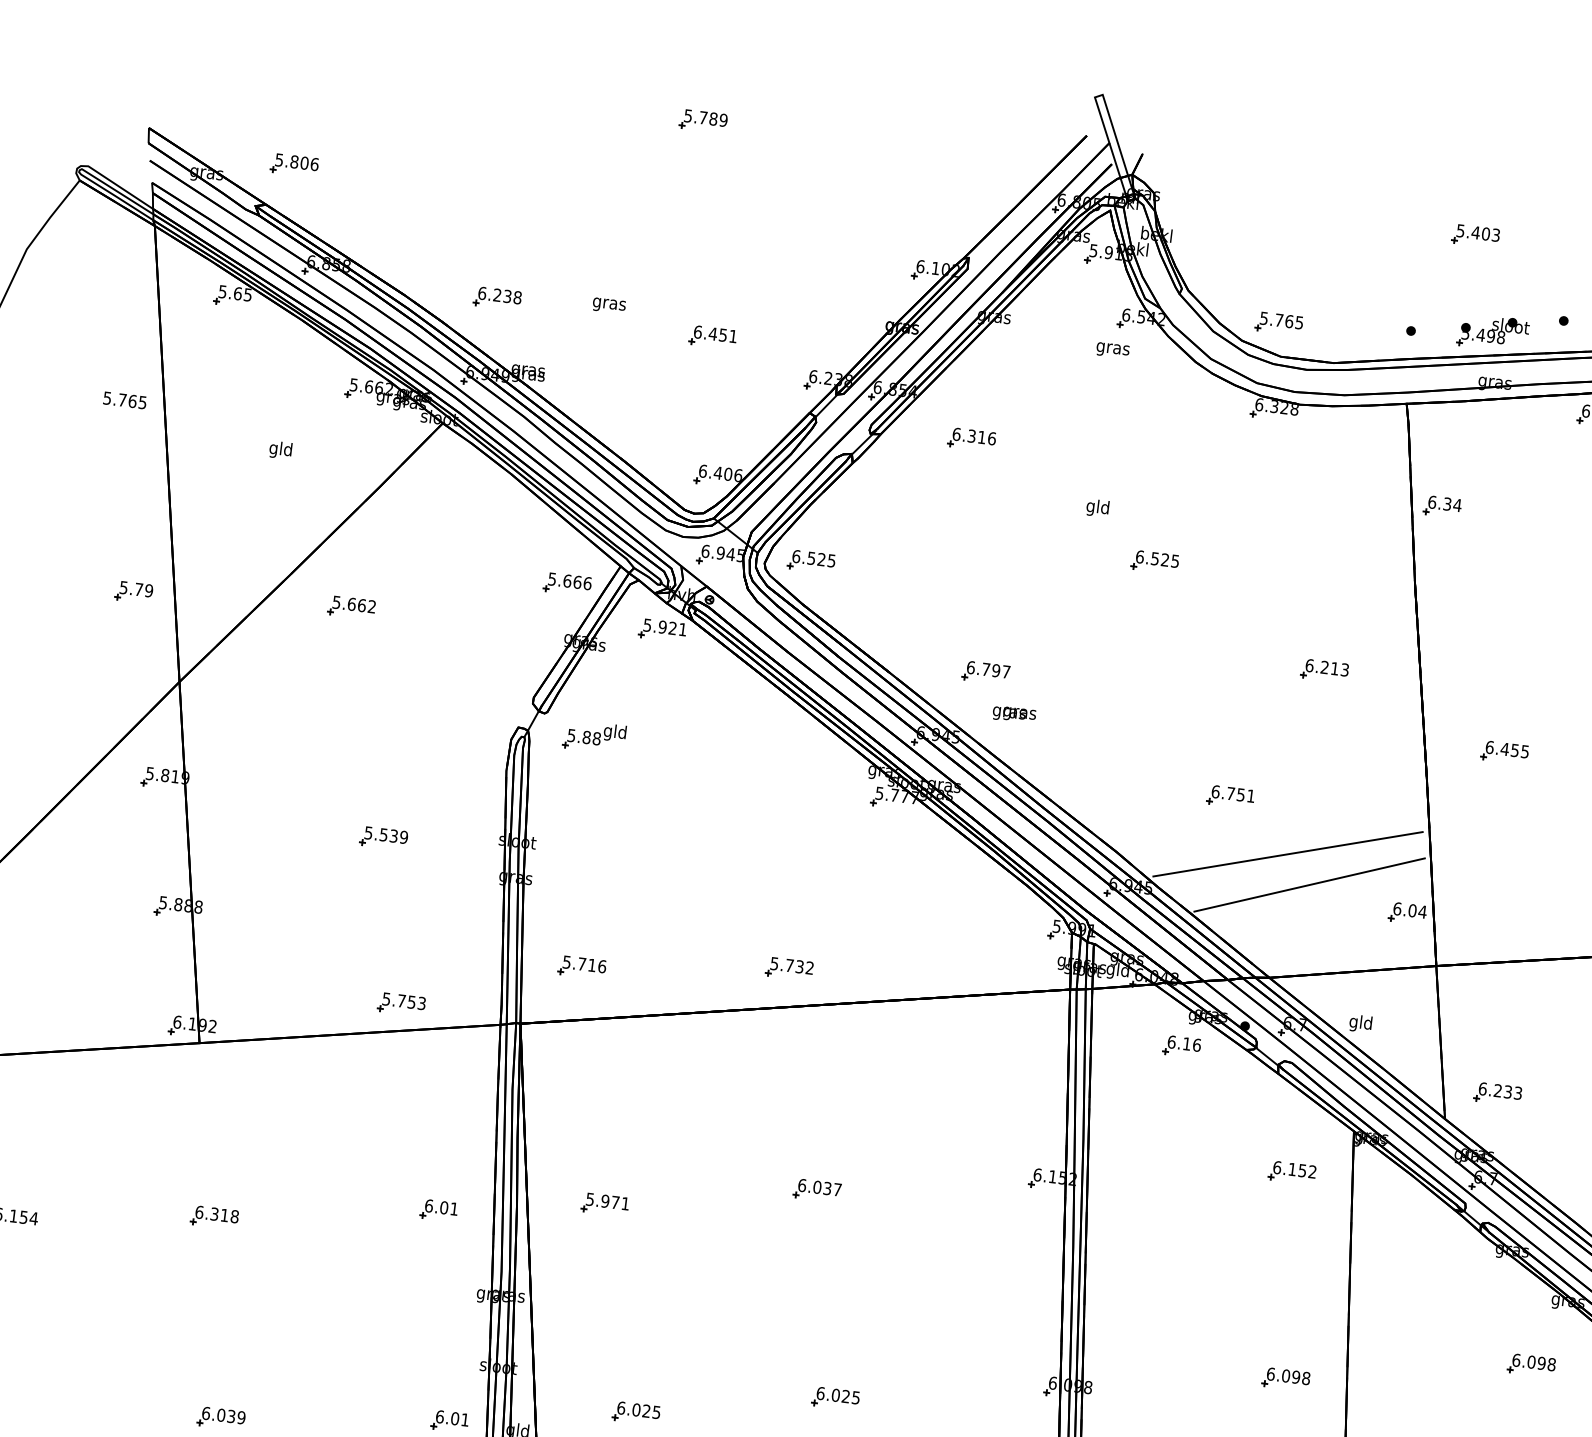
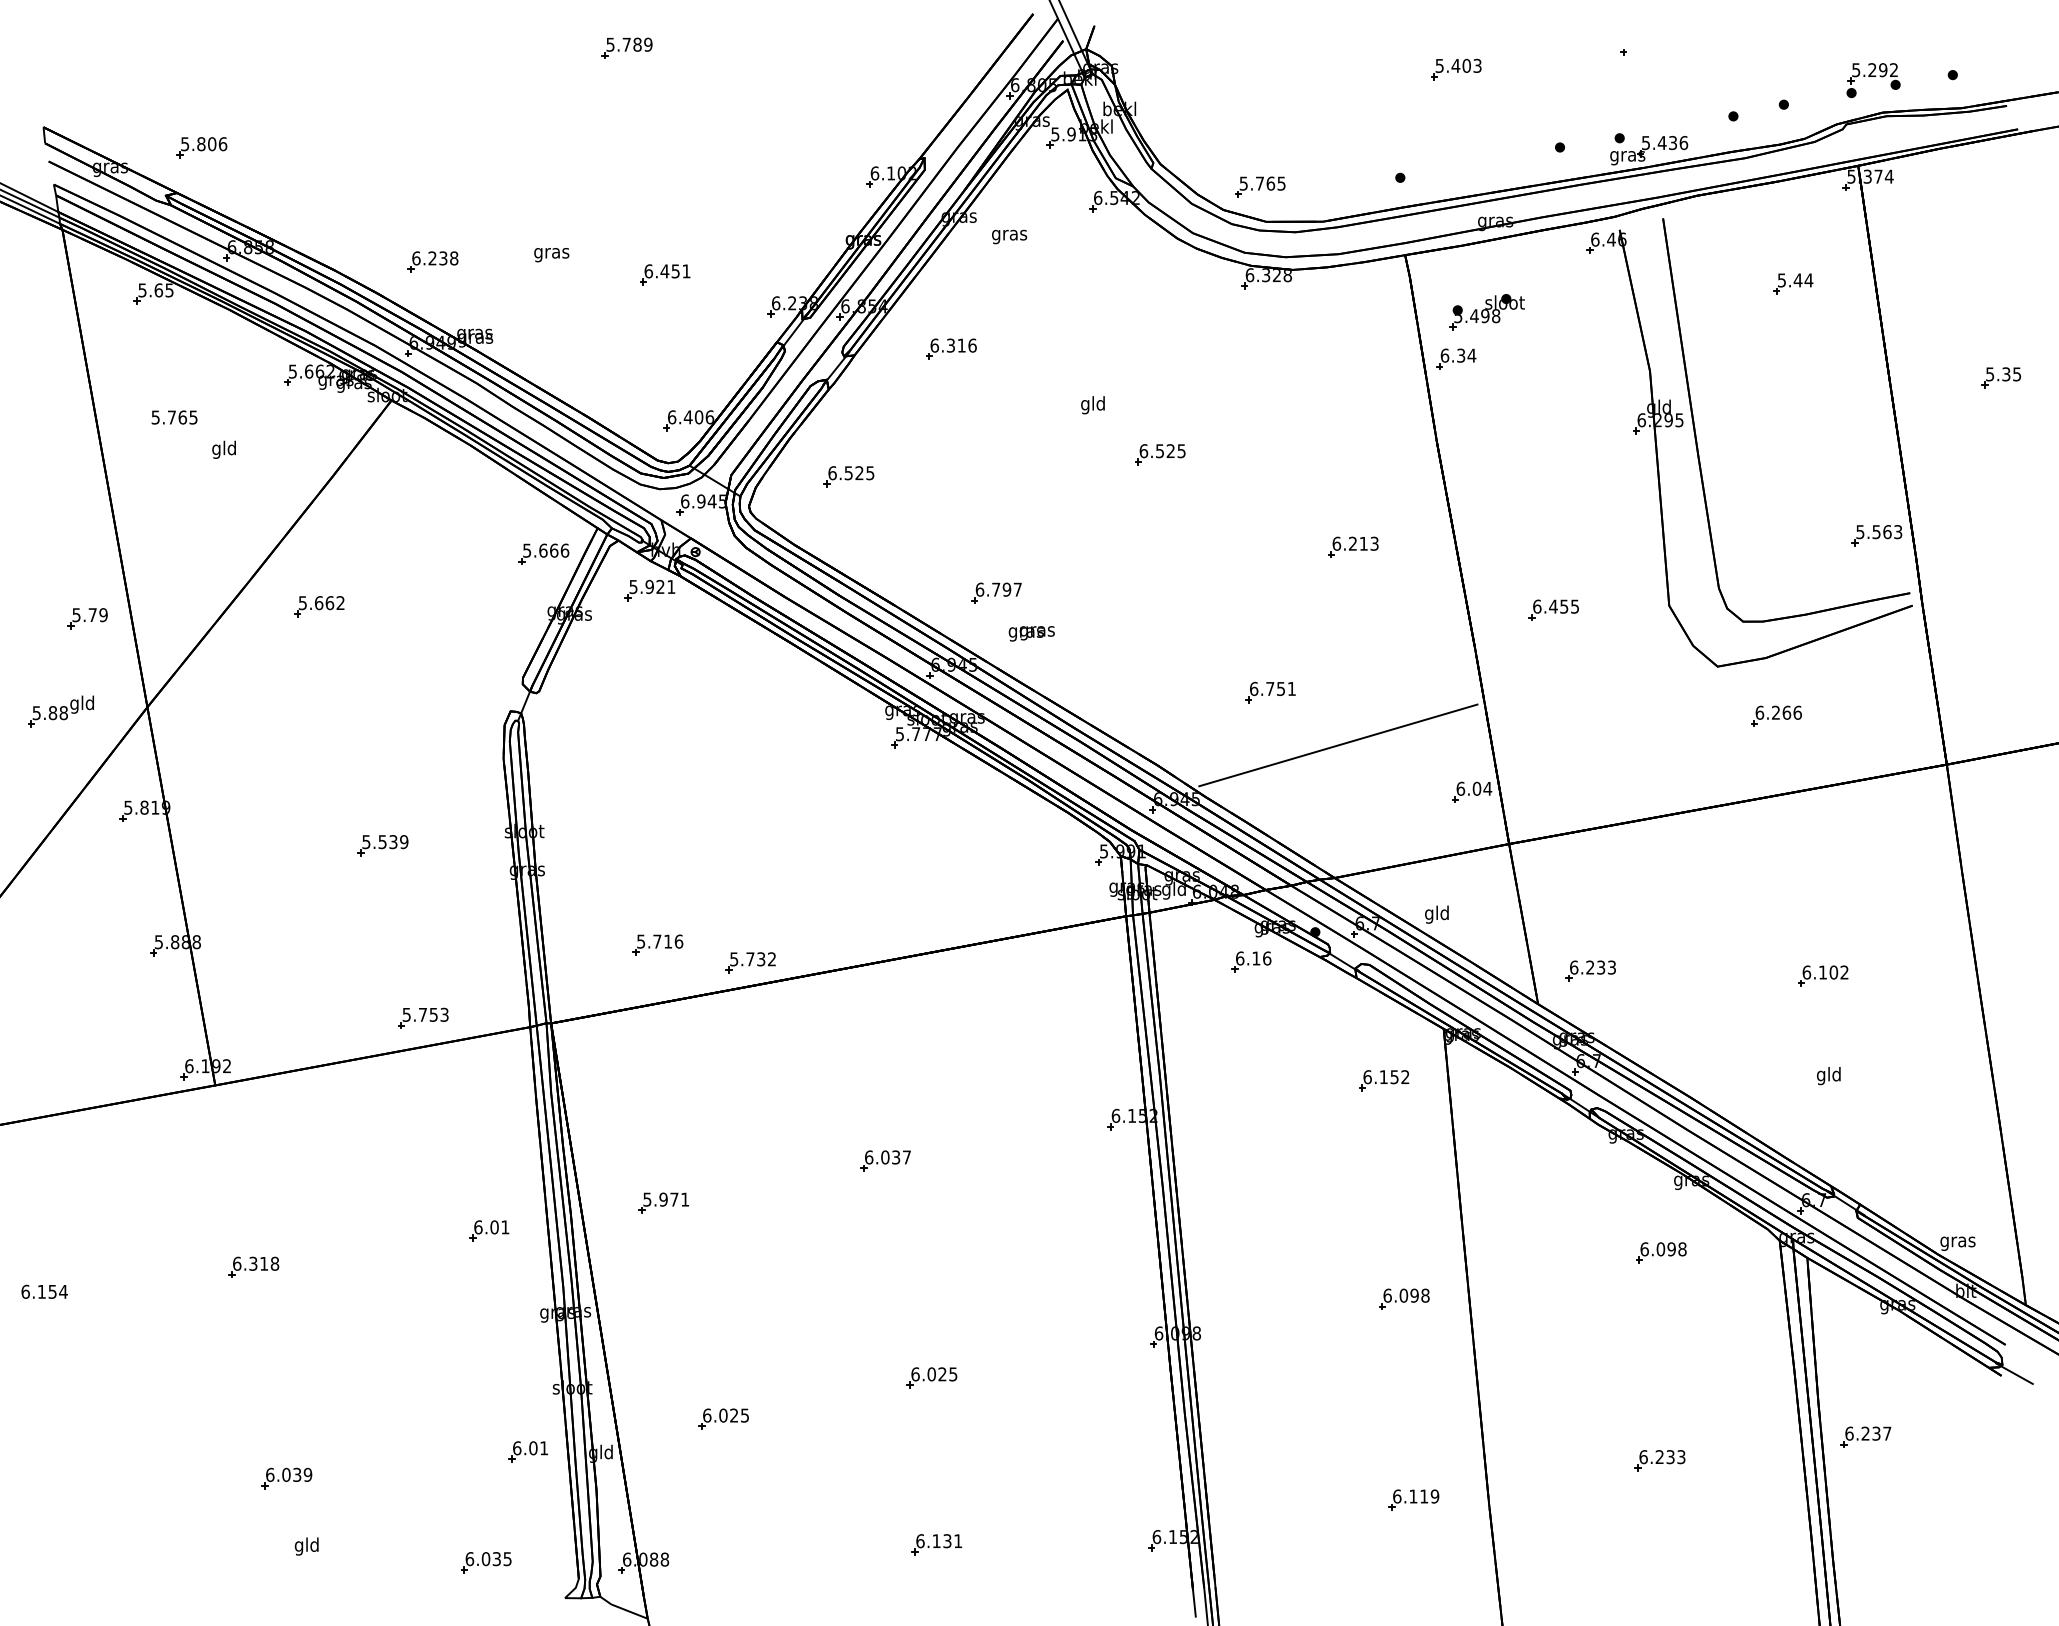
part: (1492, 333) -> (1486, 312), moved
text: (1112, 350) -> (1009, 236), moved
text: (124, 400) -> (174, 417), moved
part: (810, 561) -> (848, 476), moved
part: (593, 736) -> (60, 711), moved
line: (1310, 884) -> (1365, 774), removed
part: (581, 966) -> (657, 944), moved
part: (789, 968) -> (750, 962), moved

